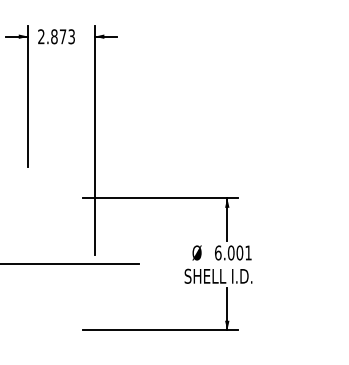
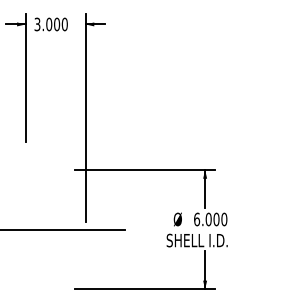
text: (56, 36) -> (51, 24), 2.873 -> 3.000
text: (248, 252) -> (224, 219), 6.001 -> 6.000

